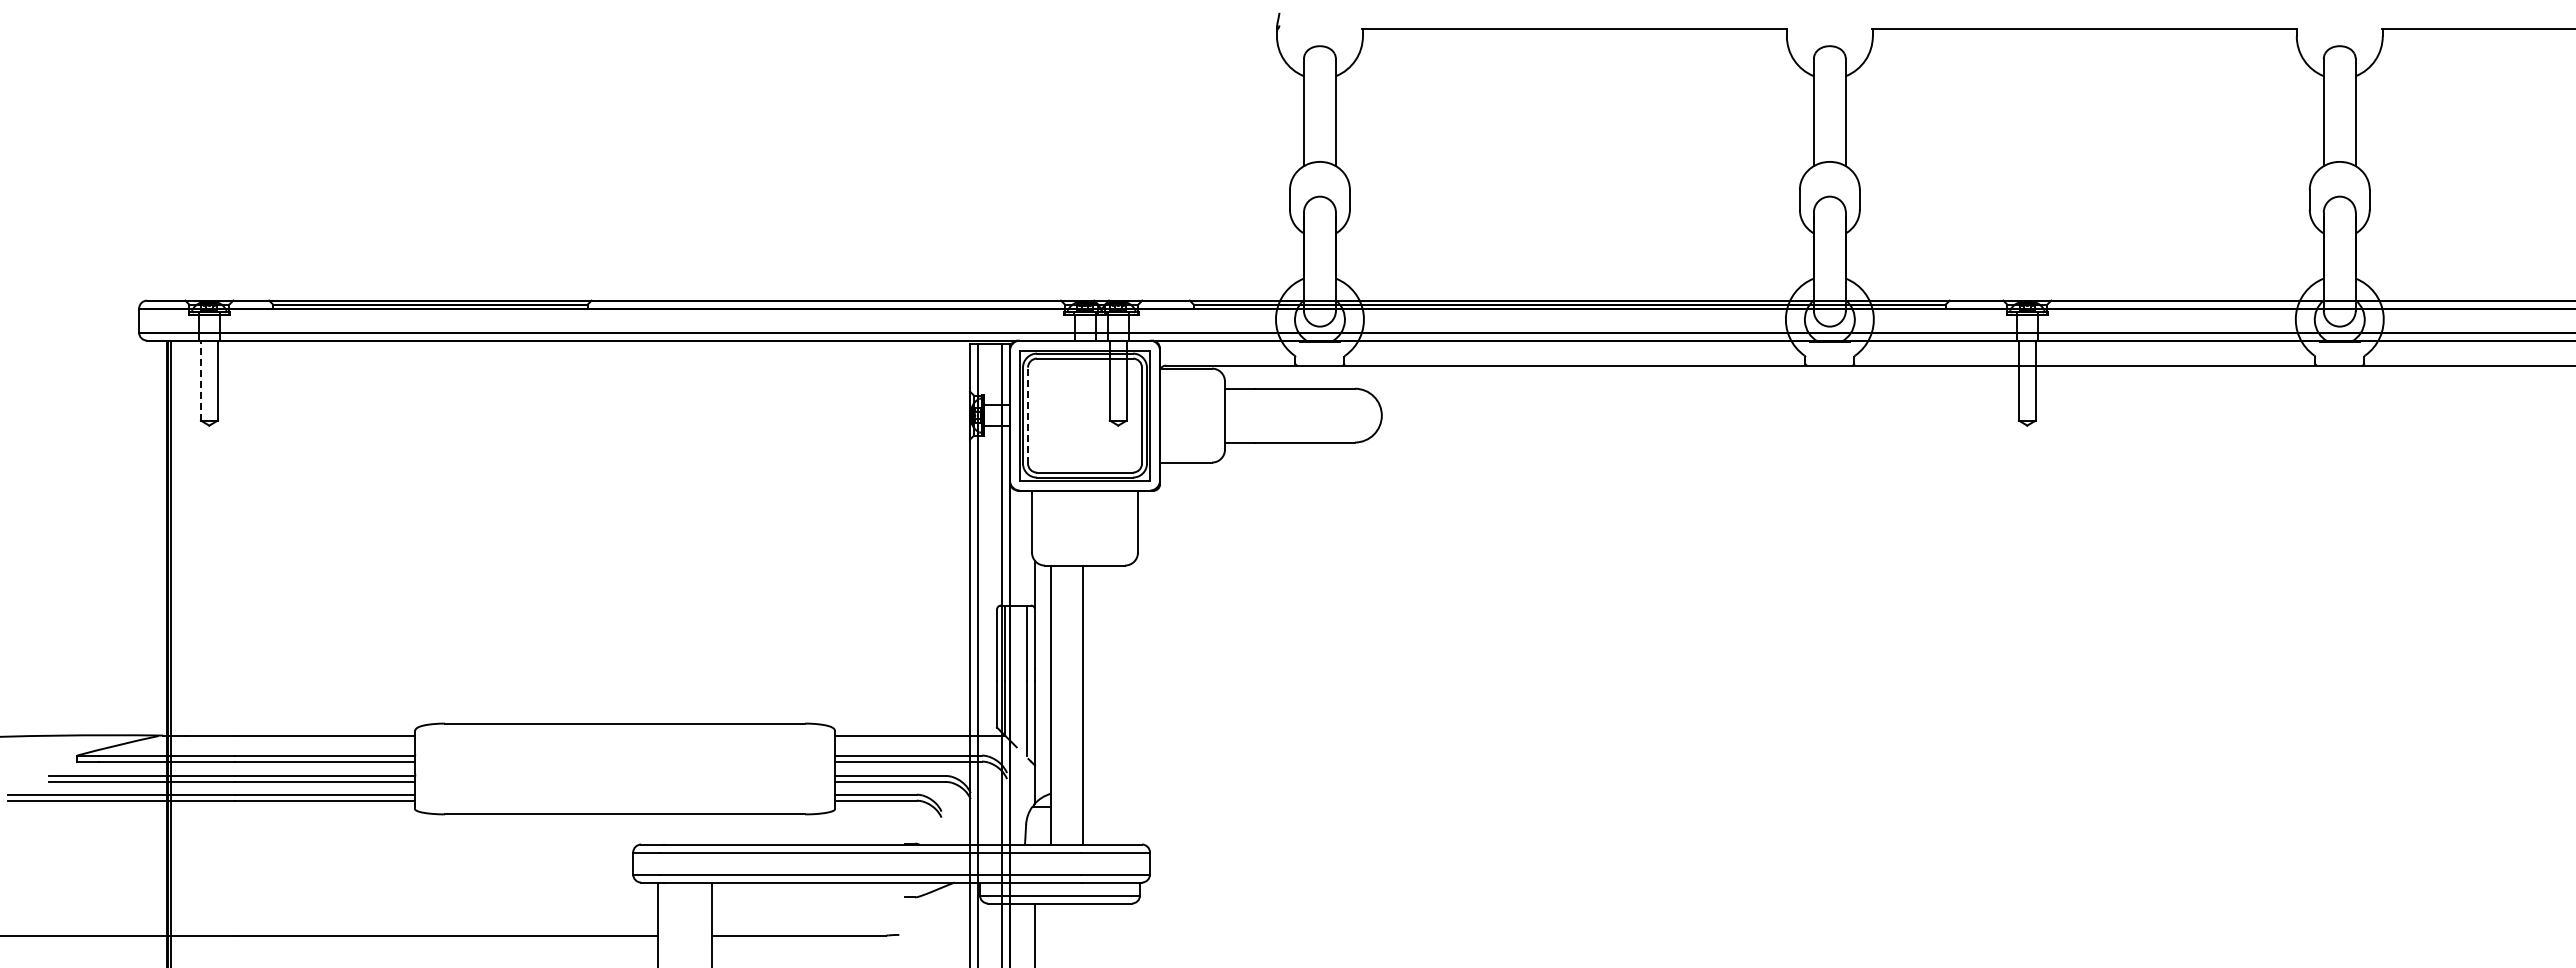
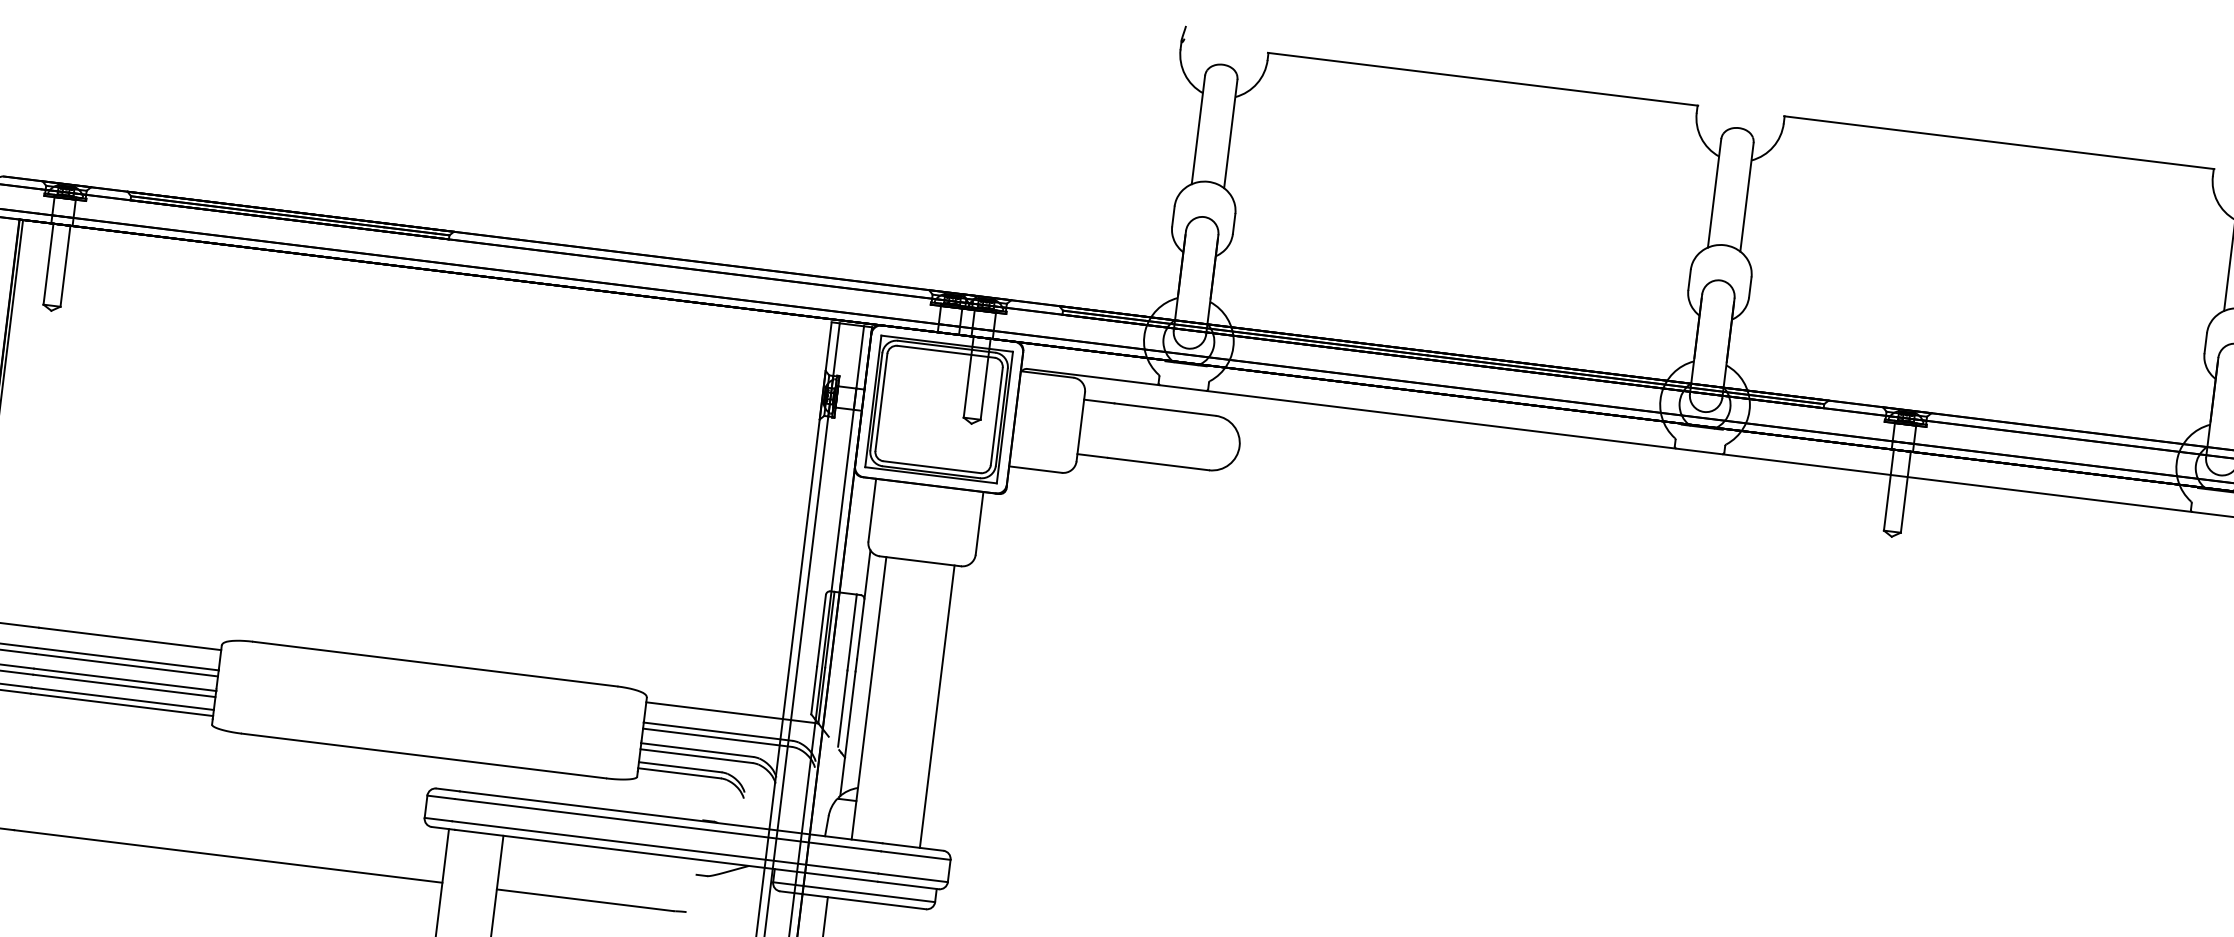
line: (200, 380) -> (48, 264), dashed -> solid
line: (1028, 415) -> (881, 402), dashed -> solid
line: (1082, 704) -> (937, 706), moved

